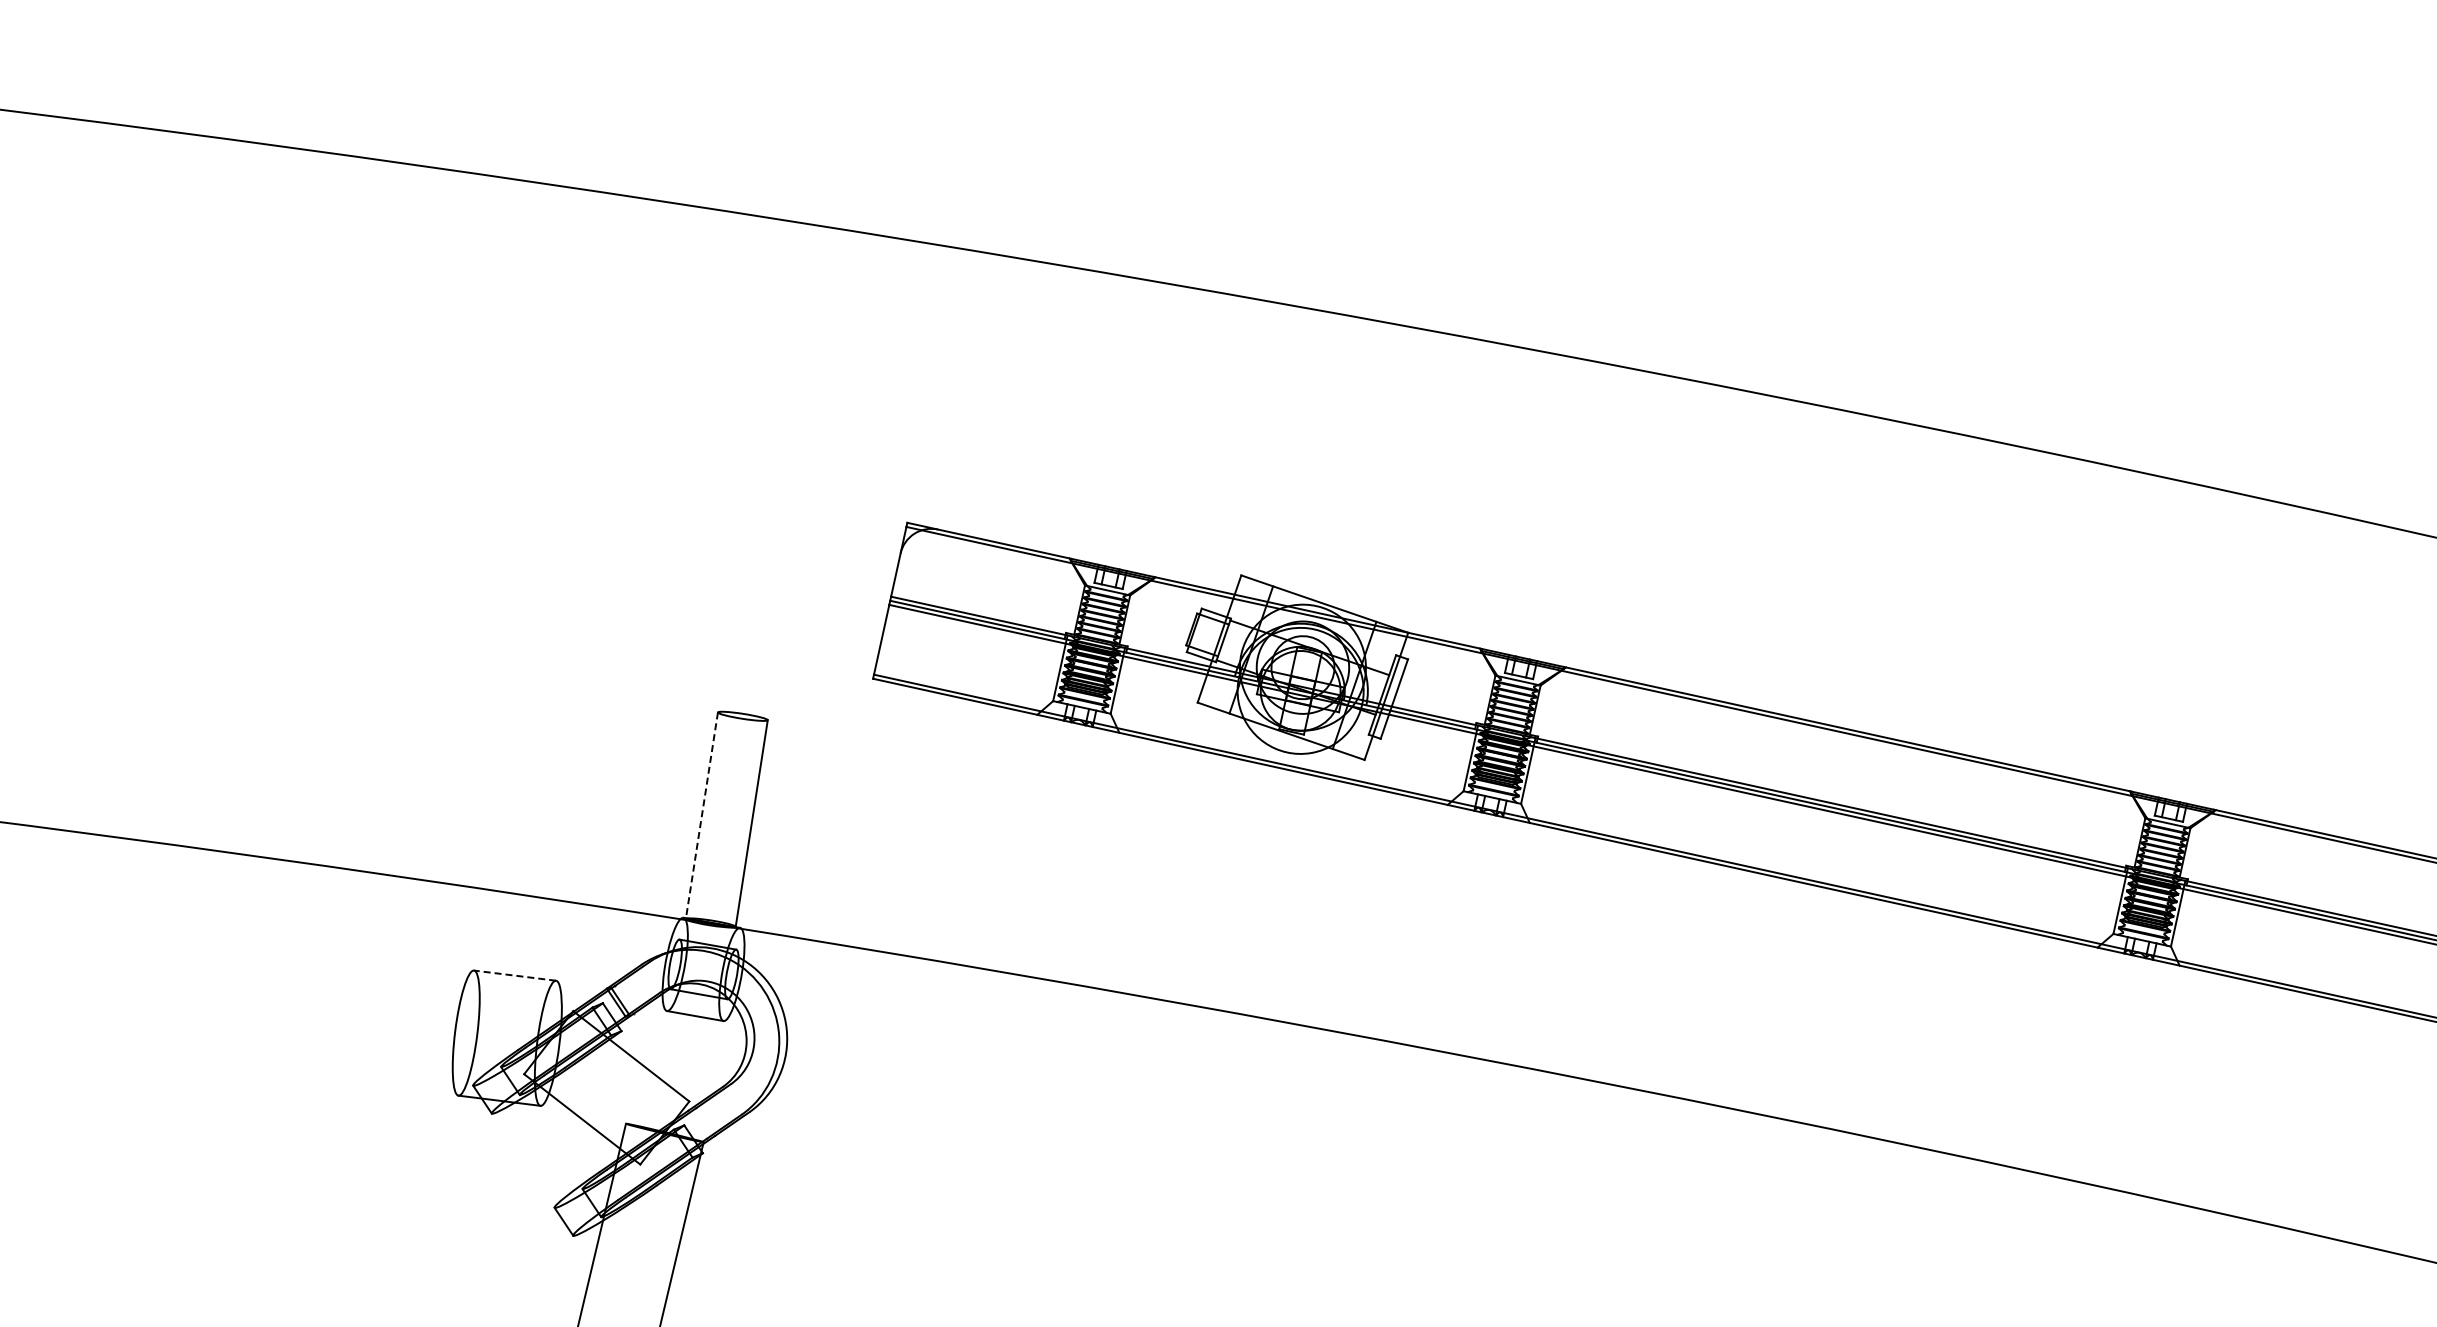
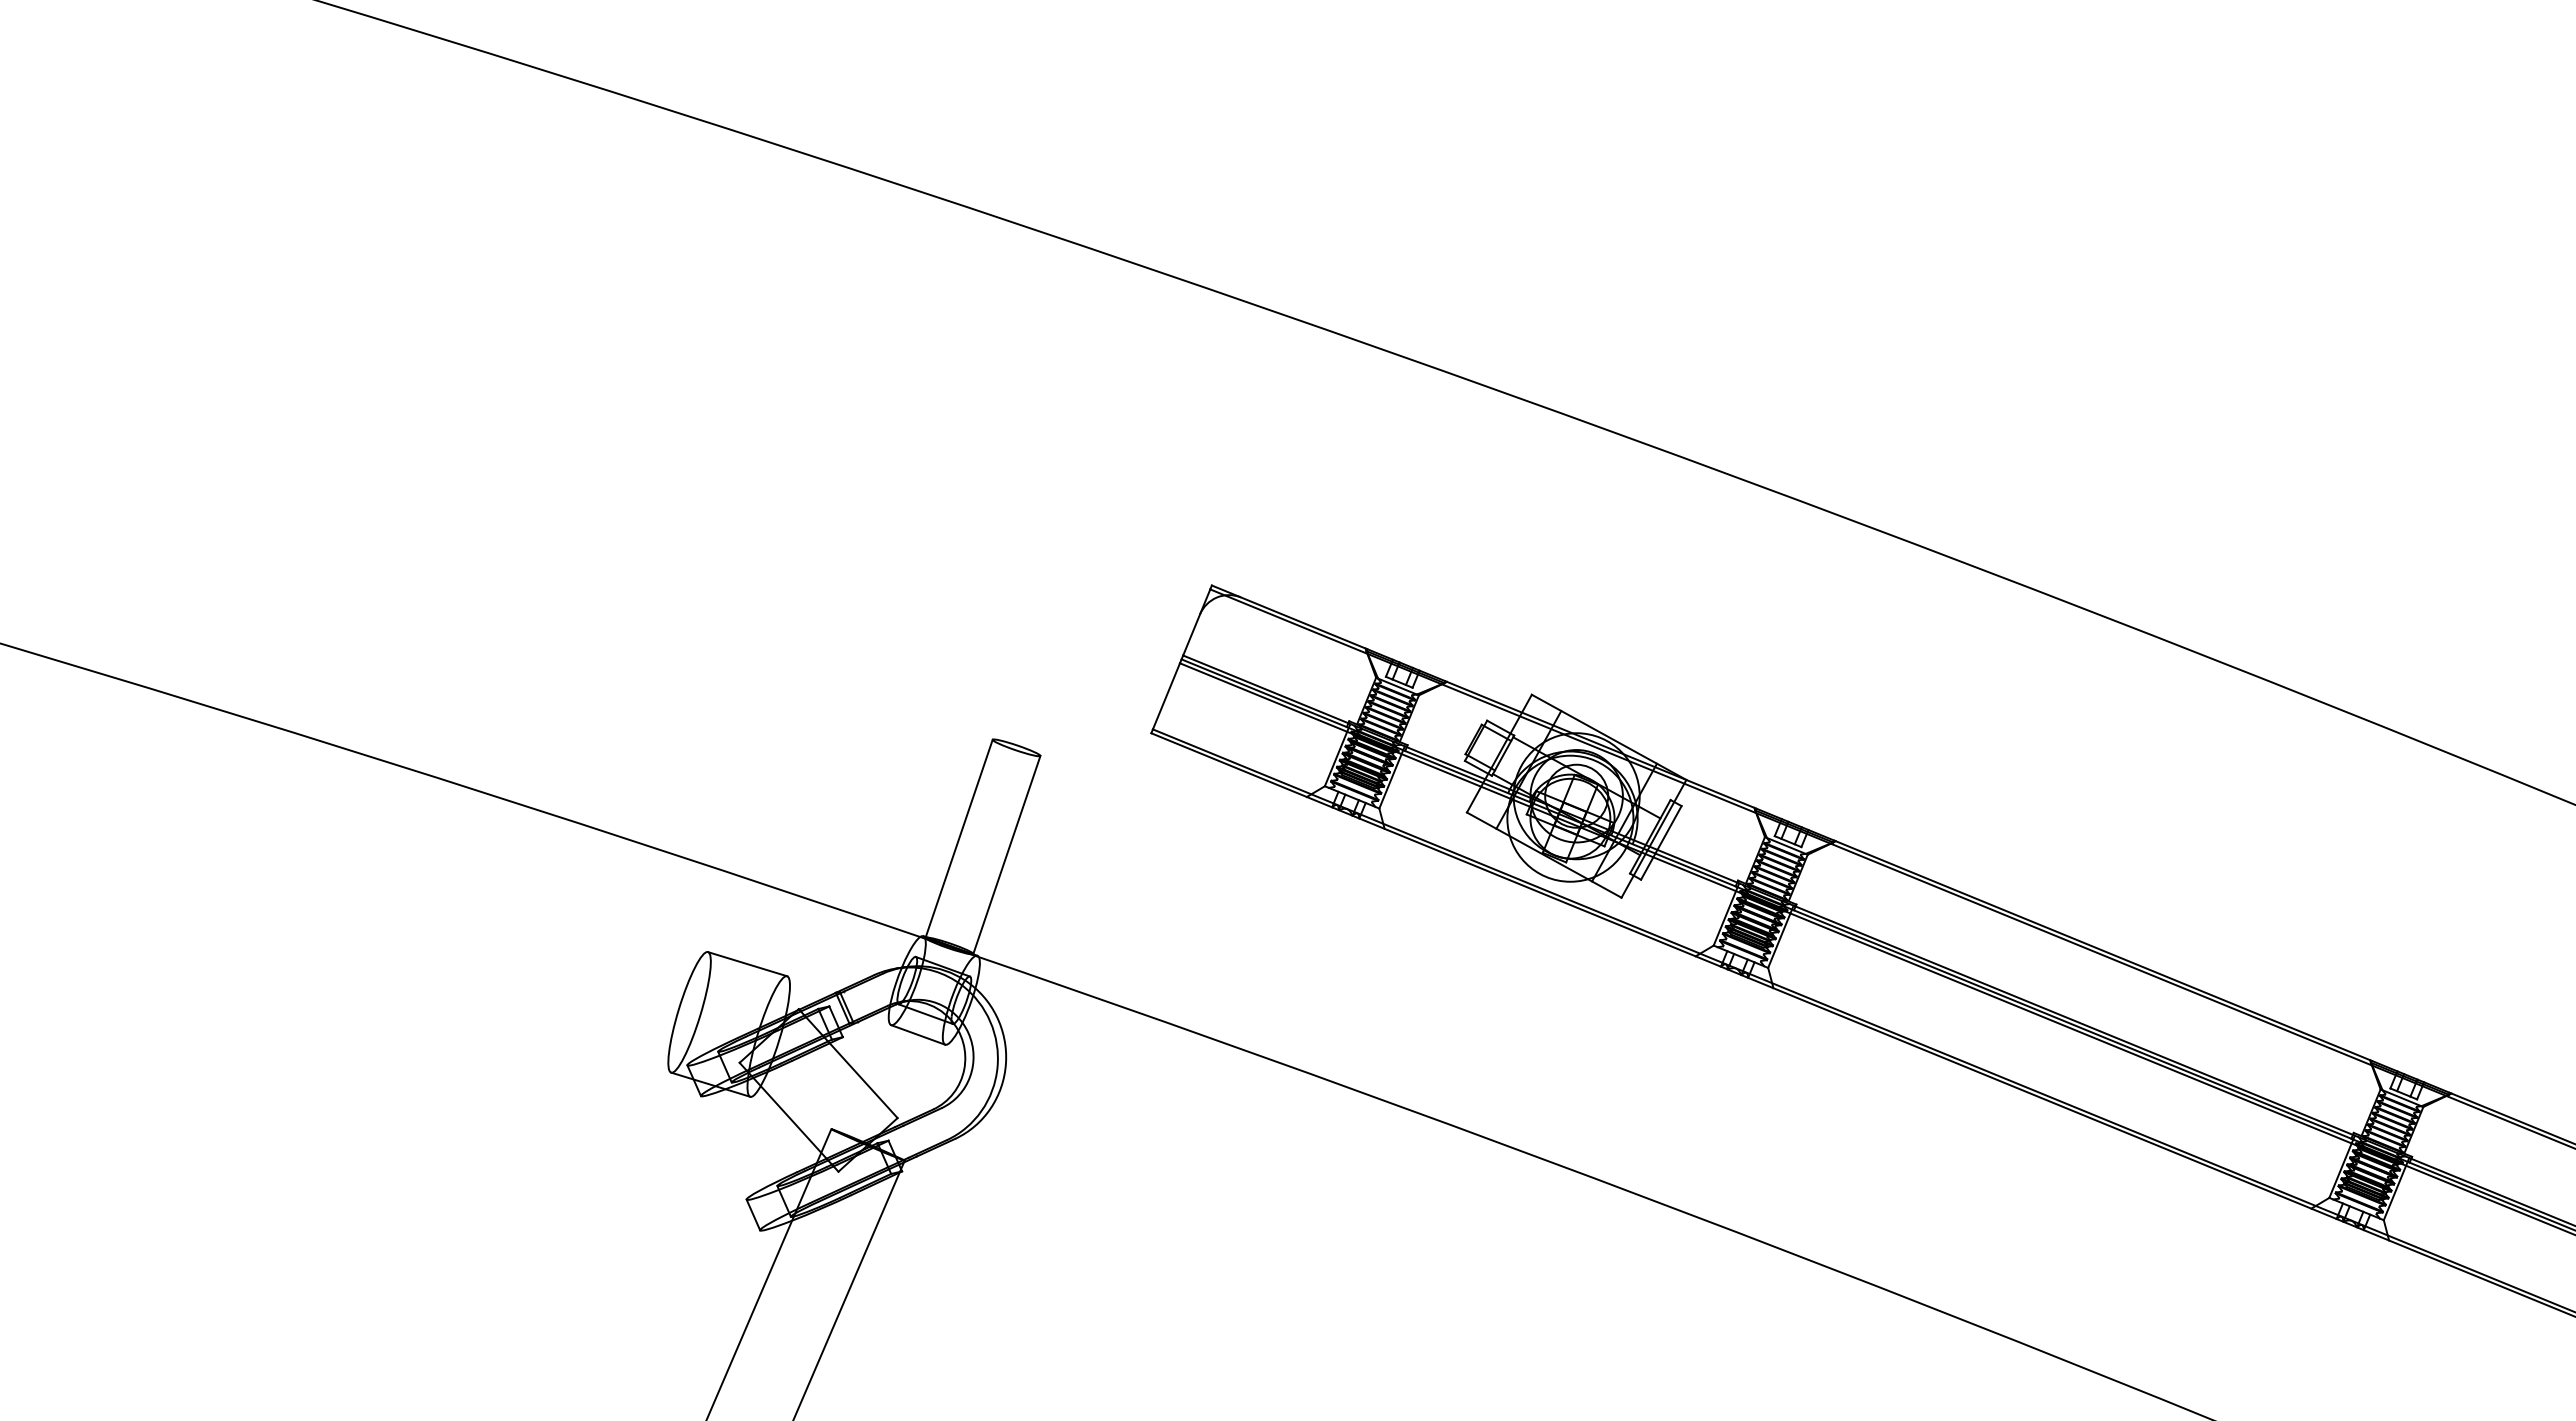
line: (702, 815) -> (959, 838), dashed -> solid
line: (515, 975) -> (747, 964), dashed -> solid

